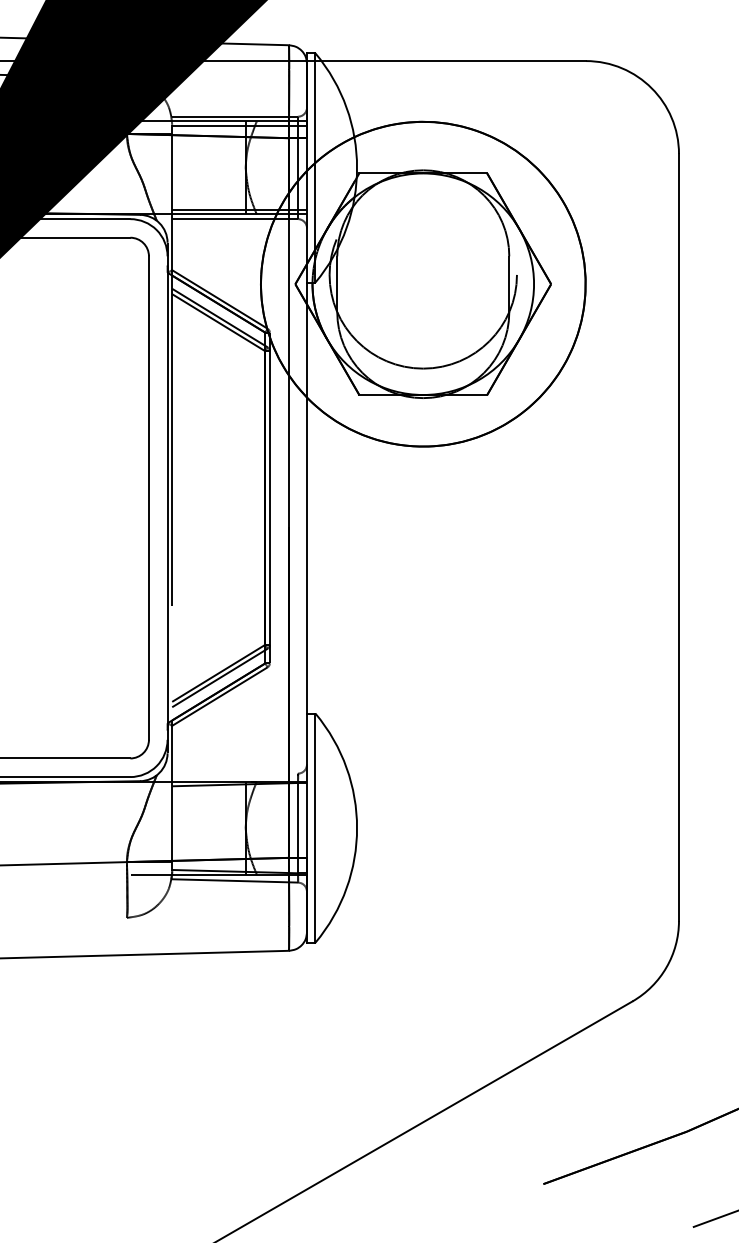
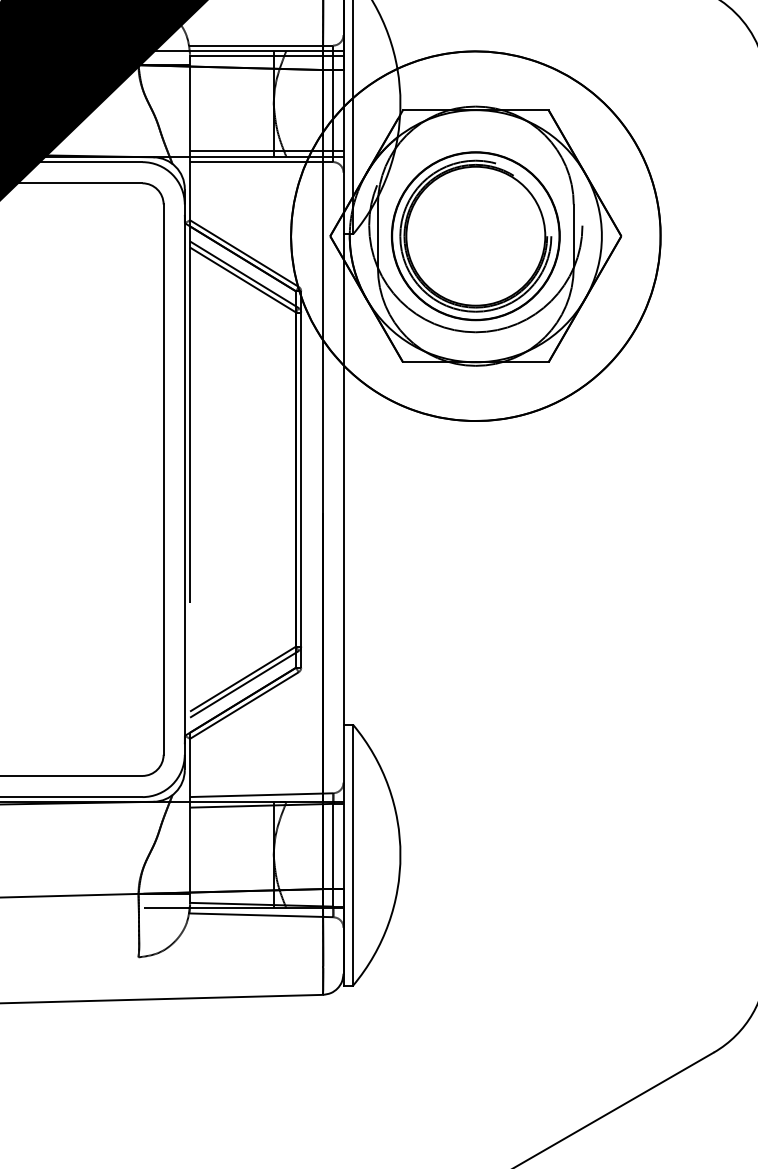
part: (422, 283) -> (474, 235), added
line: (234, 775) -> (260, 795), added

